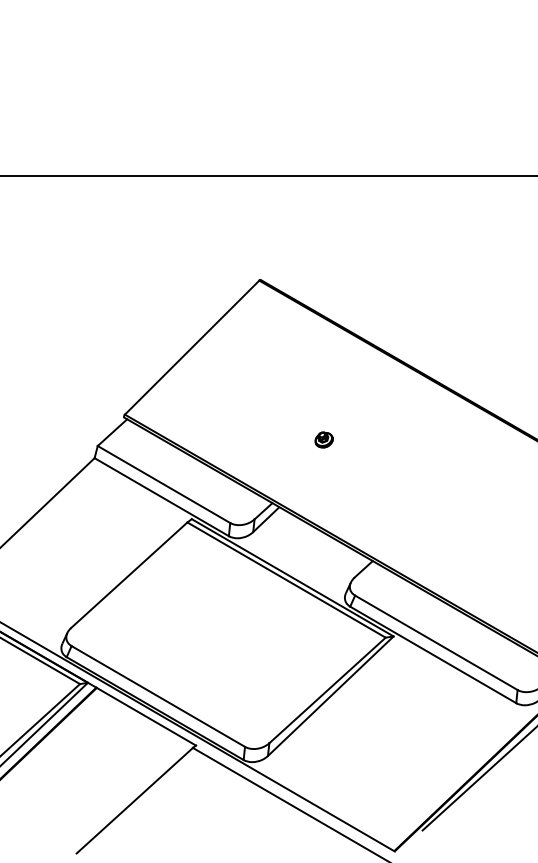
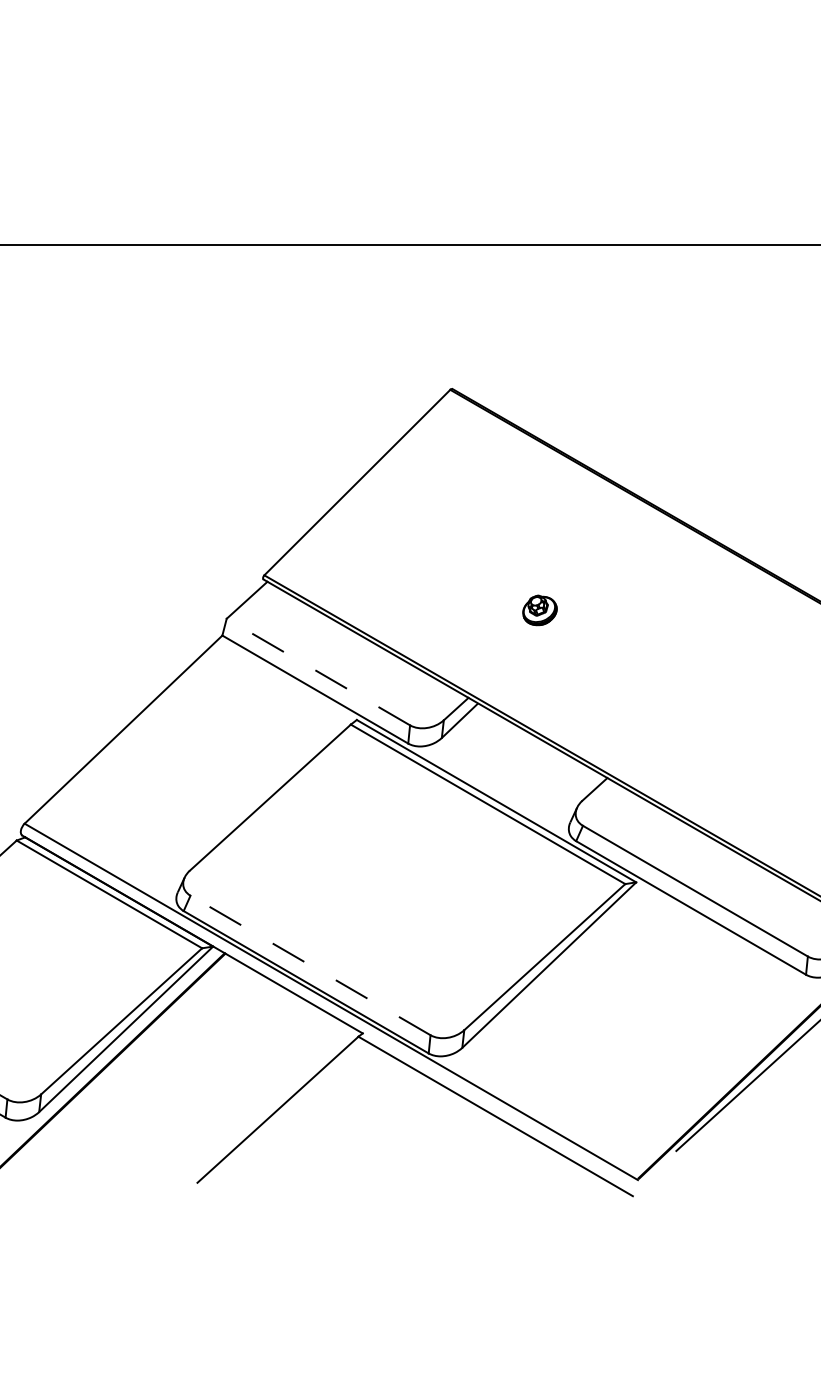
part: (324, 439) -> (540, 609), size x1.4
line: (163, 484) -> (317, 671), solid -> dashed
line: (158, 696) -> (310, 965), solid -> dashed

